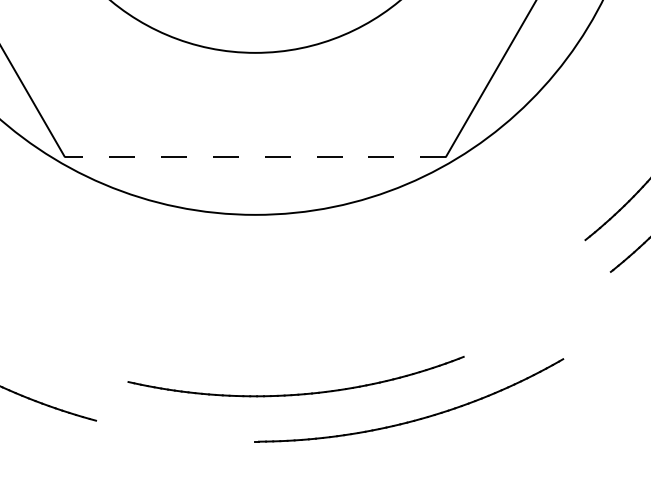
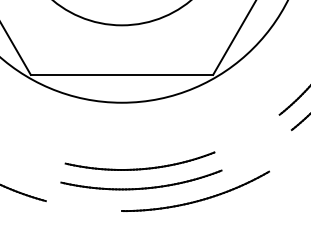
line: (254, 155) -> (121, 74), dashed -> solid
part: (292, 352) -> (139, 168), added

